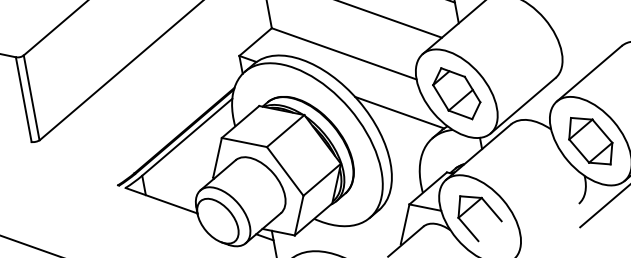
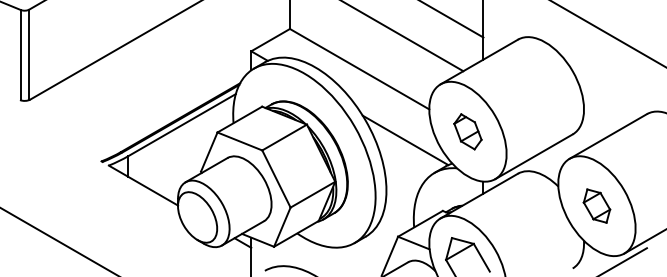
part: (456, 93) -> (467, 131), size x0.6
part: (590, 140) -> (596, 205), size x0.6

